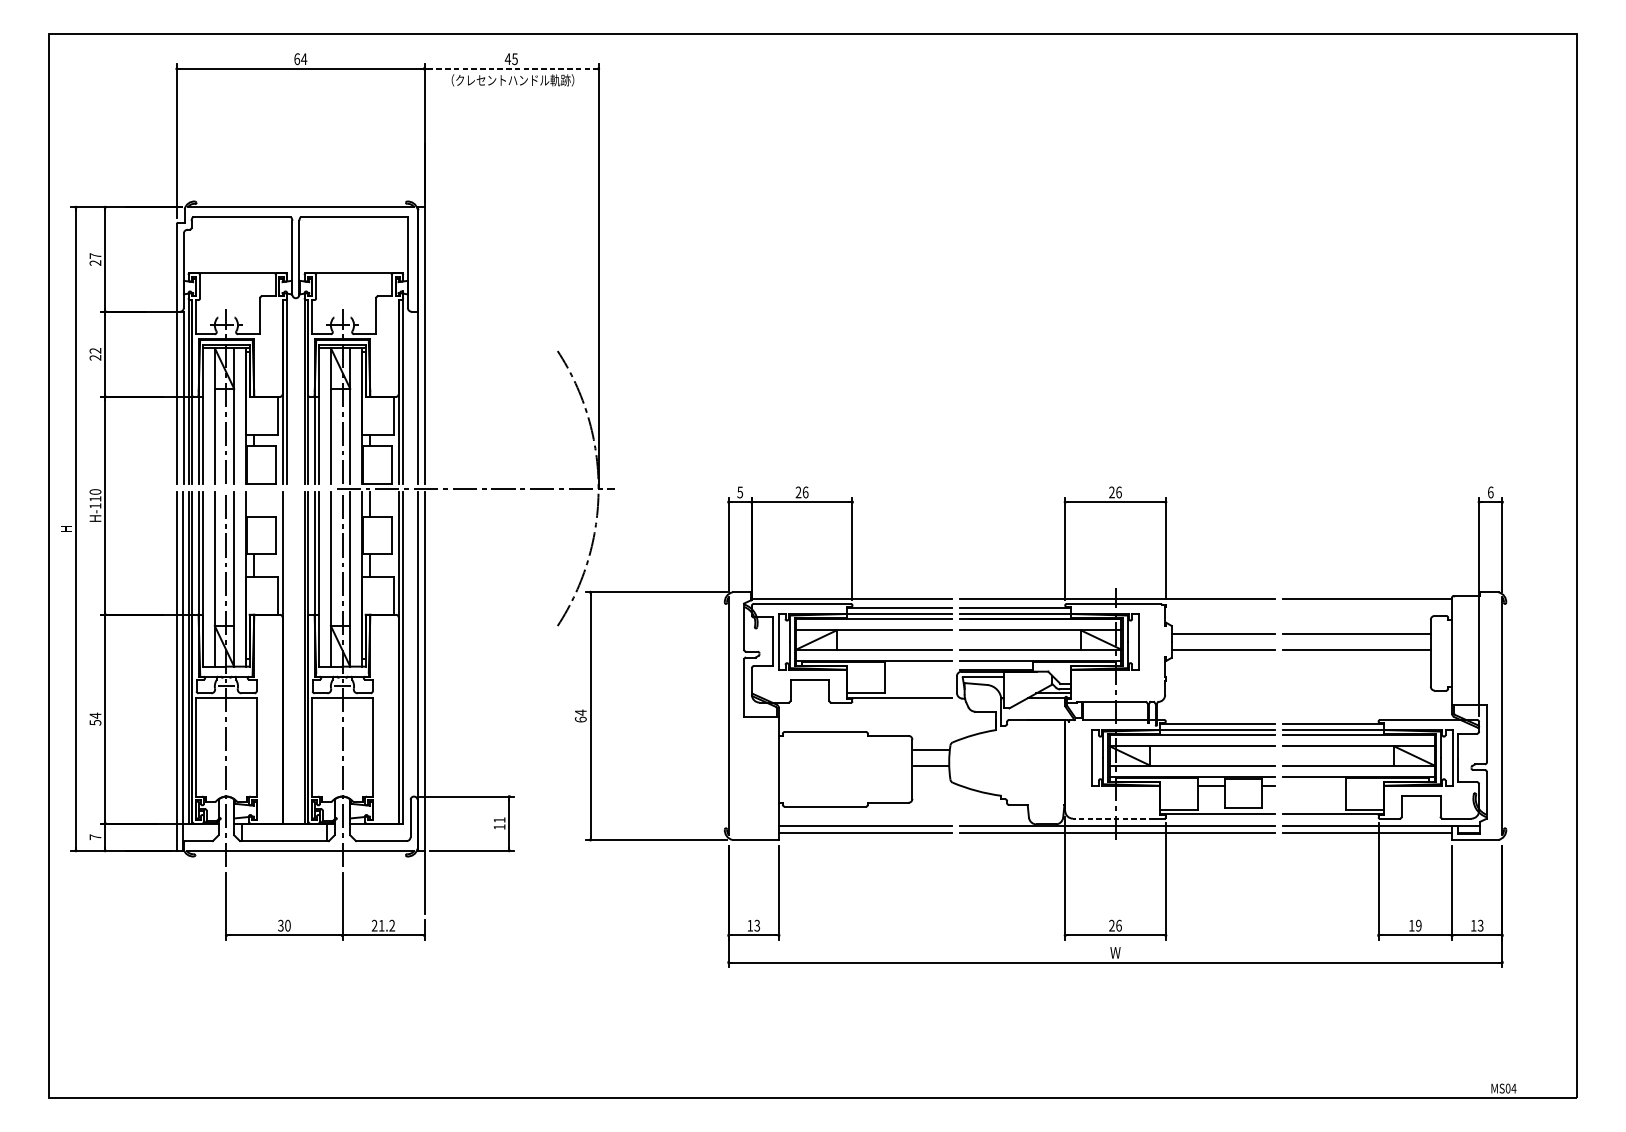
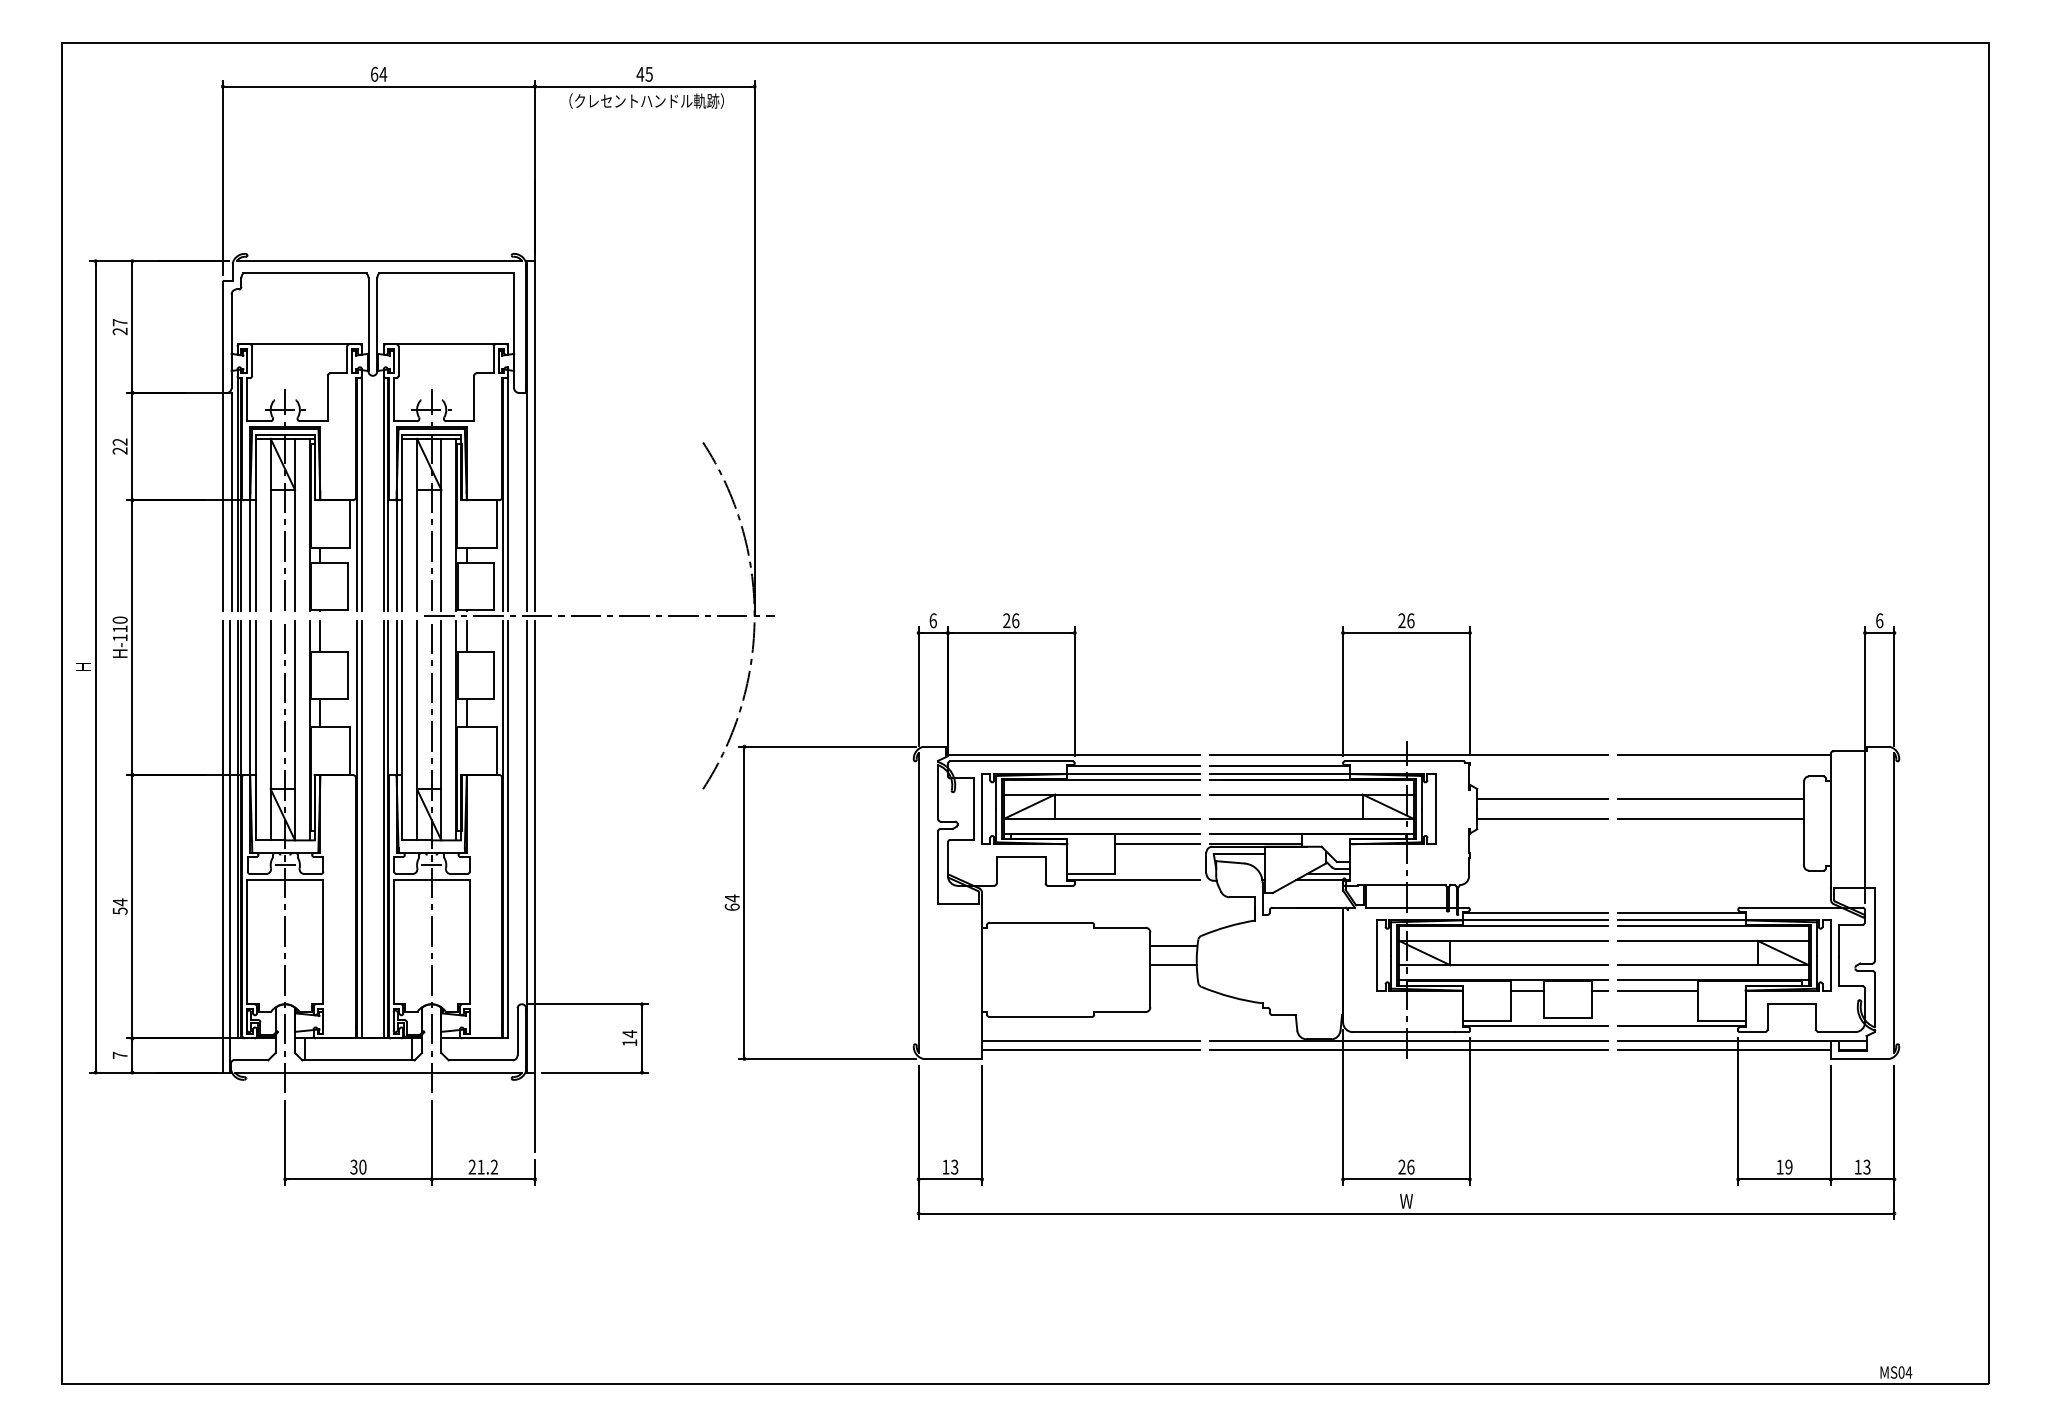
line: (511, 68) -> (644, 86), dashed -> solid
text: (739, 492) -> (932, 620), 5 -> 6
line: (254, 504) -> (320, 635), added
line: (286, 657) -> (361, 829), added
line: (918, 669) -> (1157, 844), added
line: (1314, 785) -> (1657, 990), added
line: (1113, 818) -> (1403, 1032), dashed -> solid
text: (499, 820) -> (629, 1034), 11 -> 14

